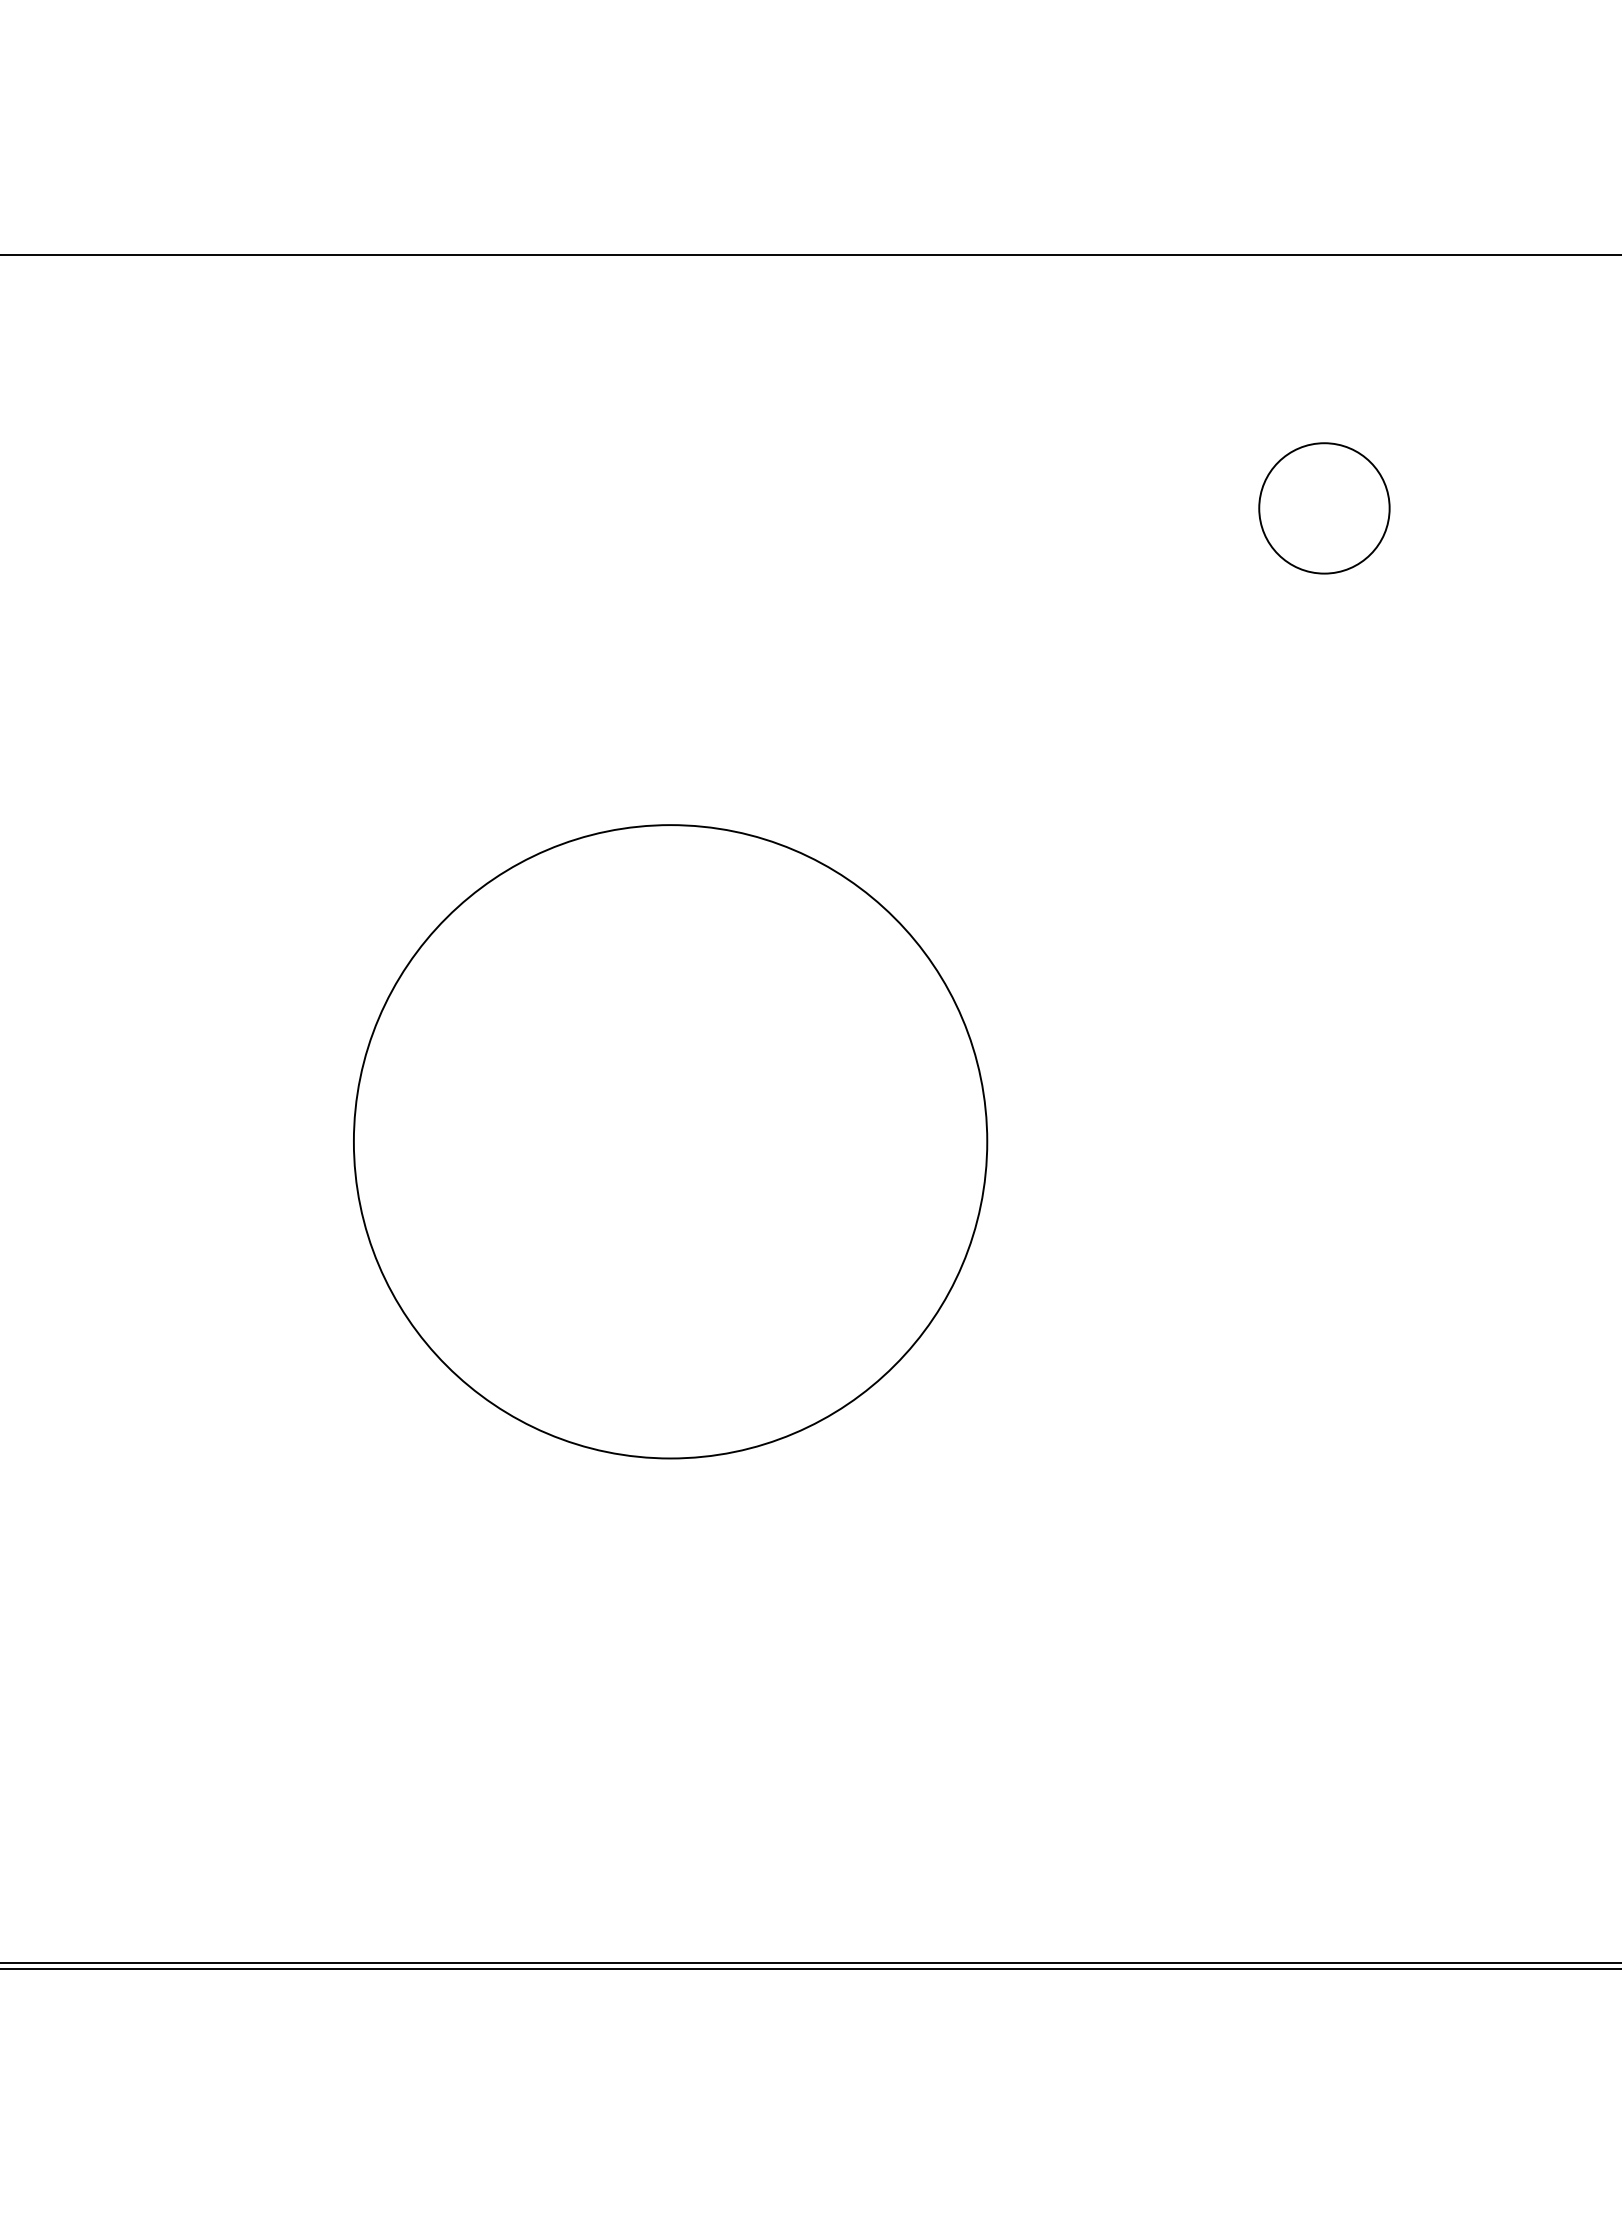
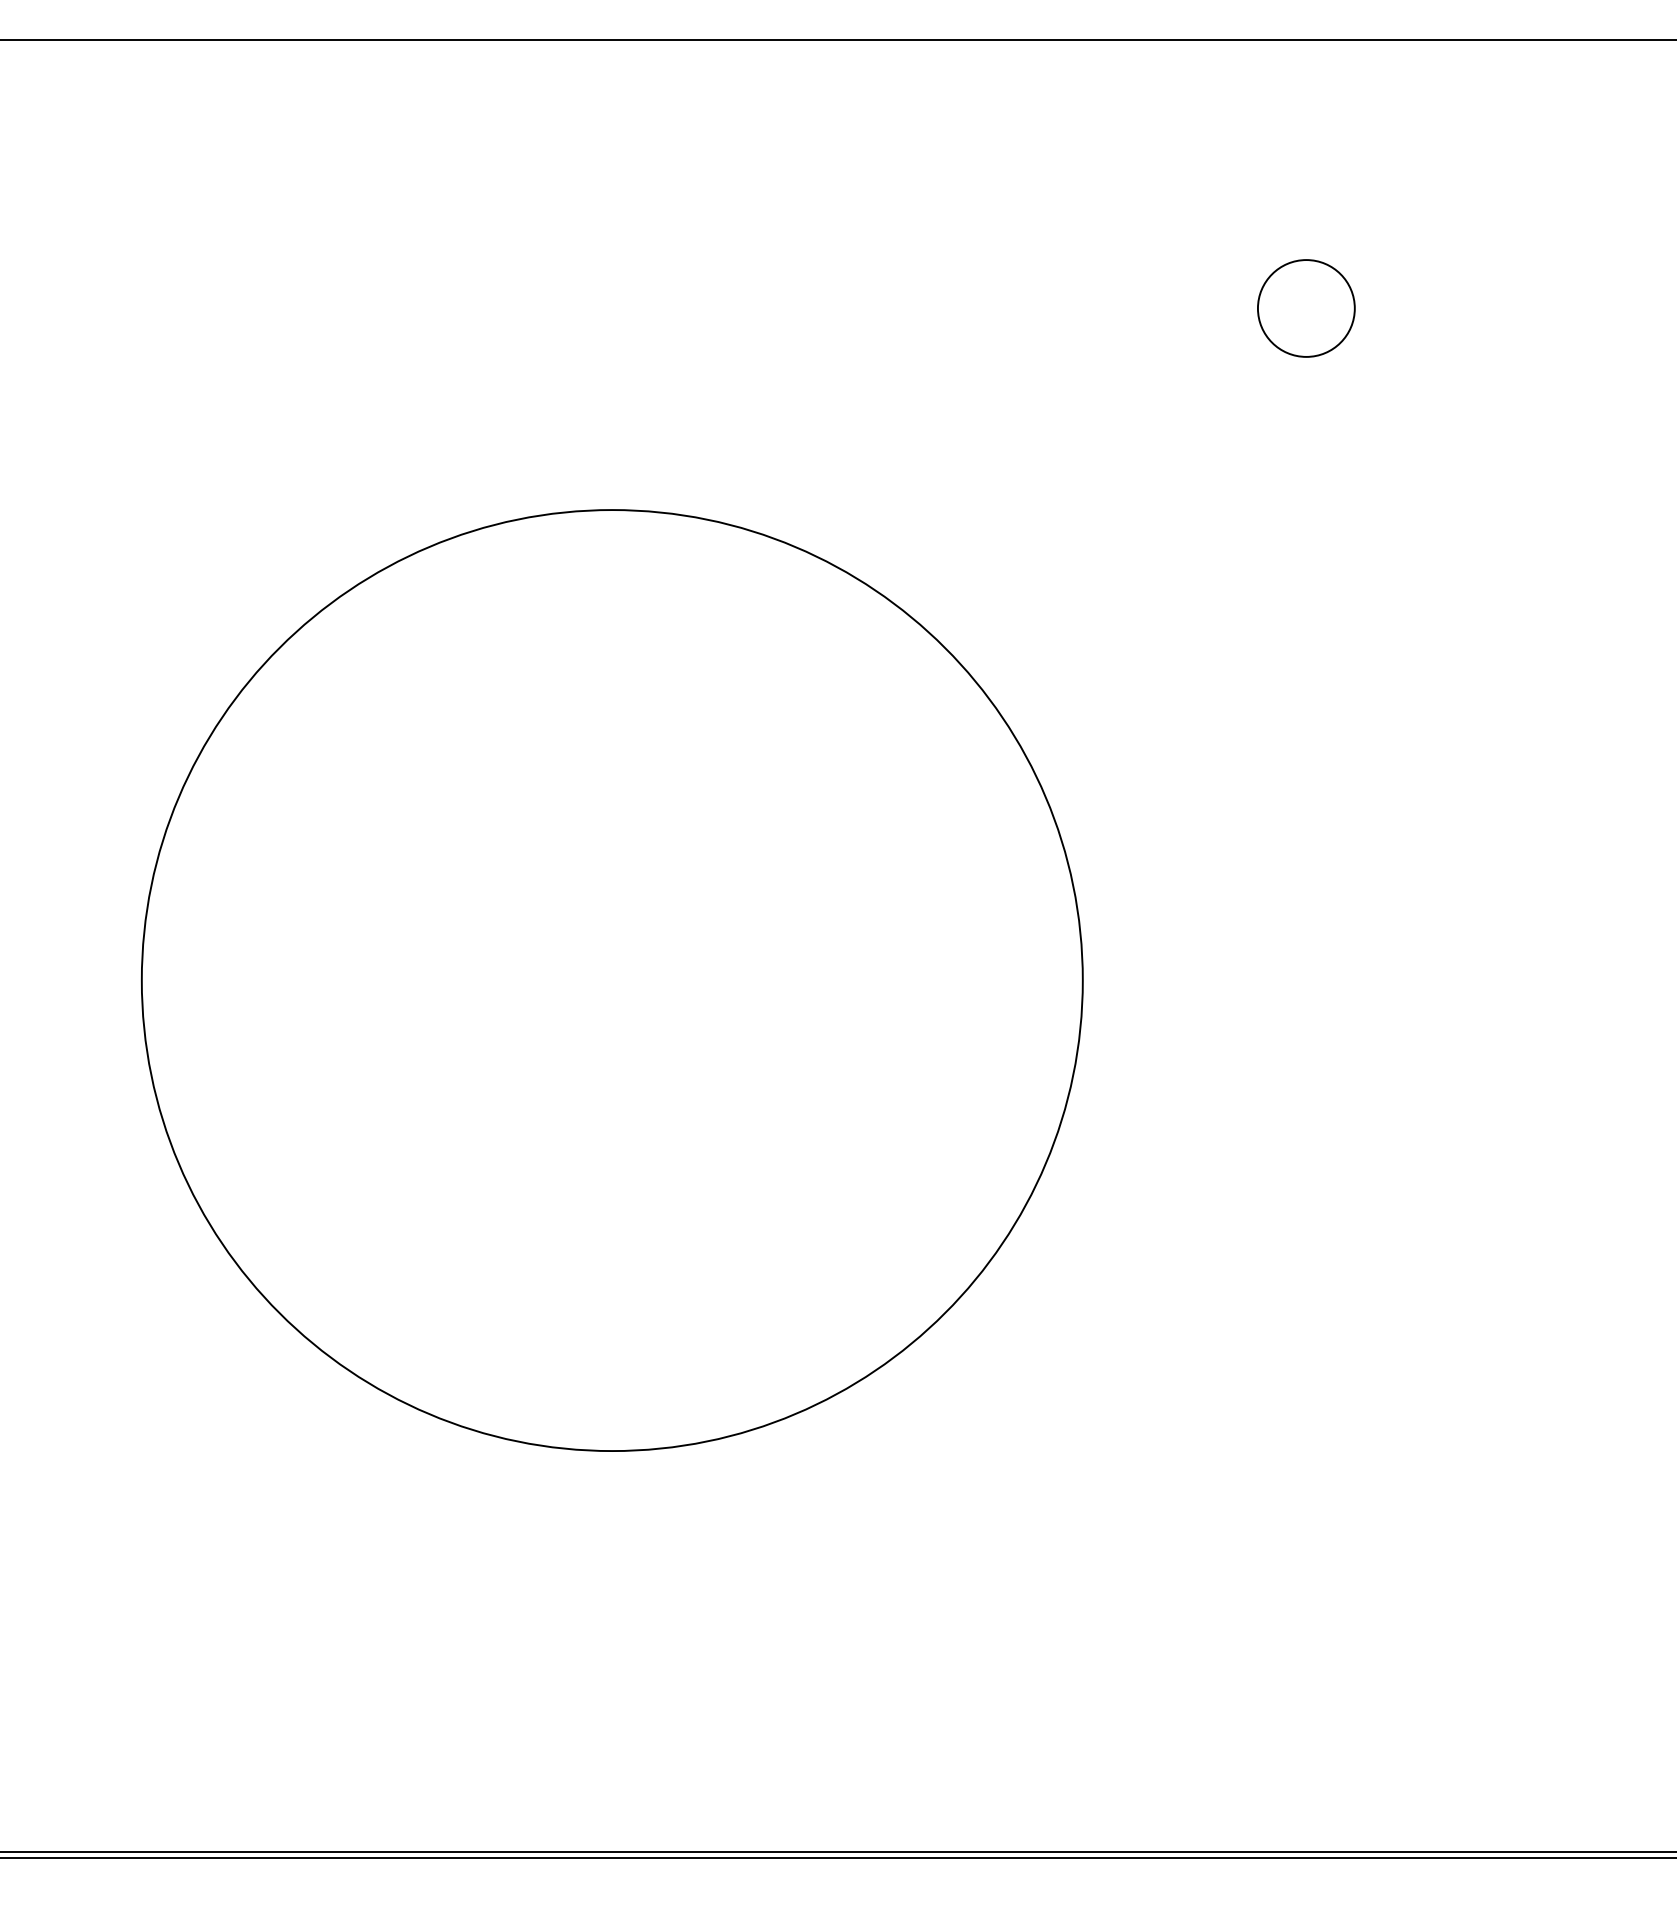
circle: (1324, 508) -> (1306, 308), size x0.7
circle: (670, 1141) -> (612, 980), size x1.4

